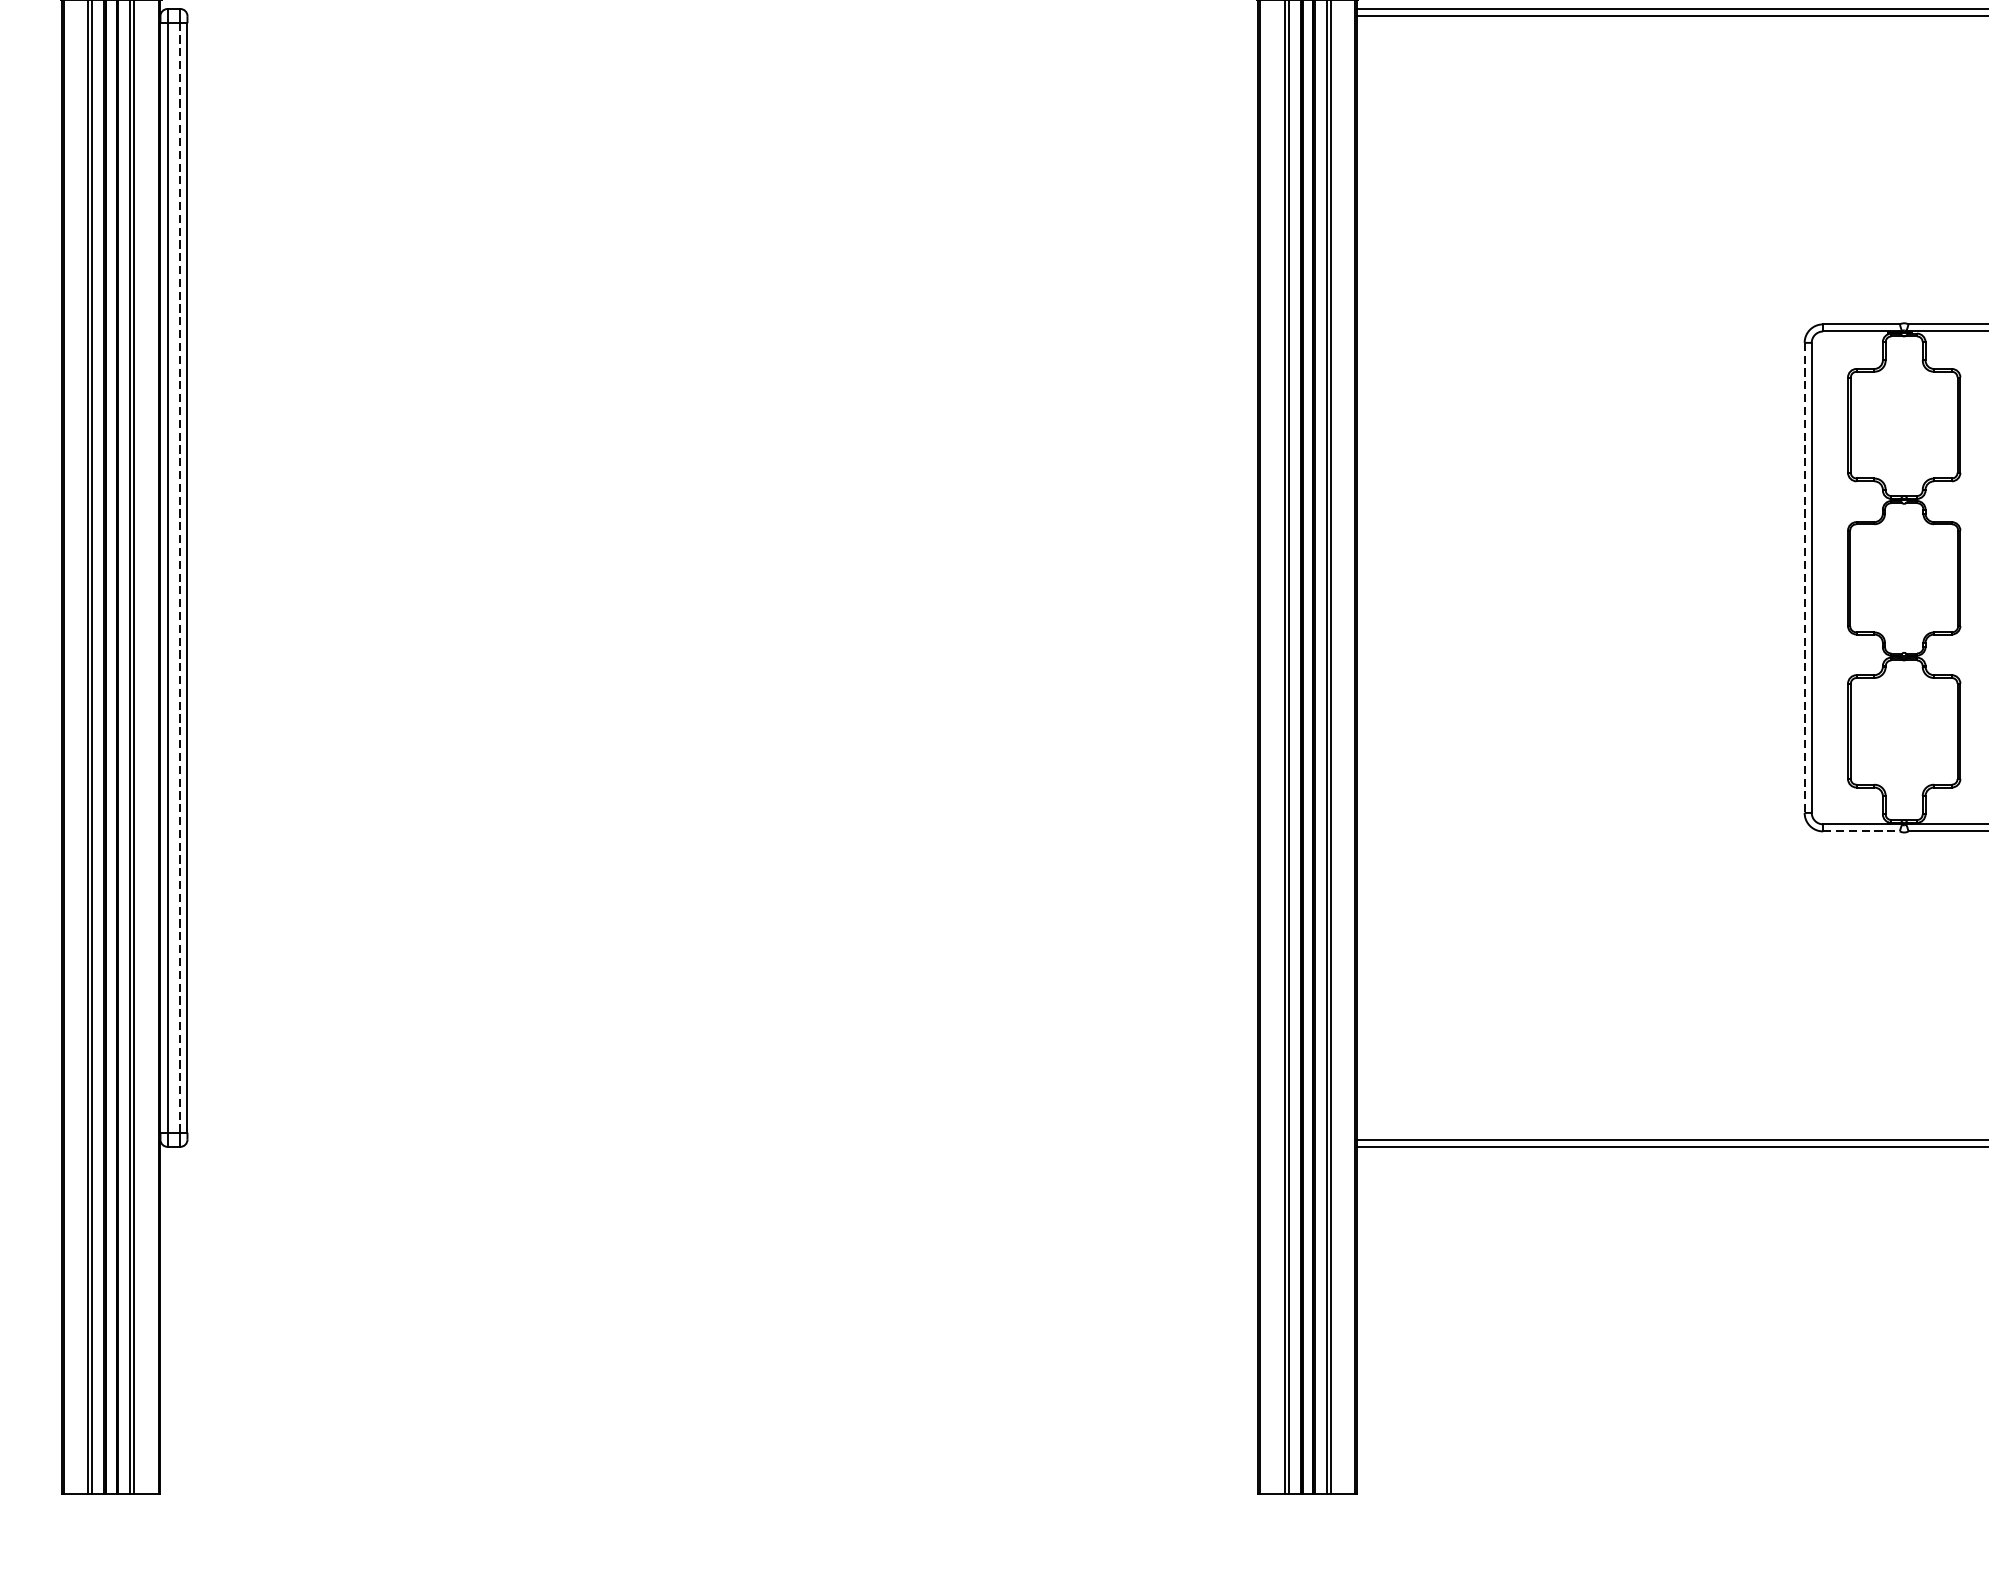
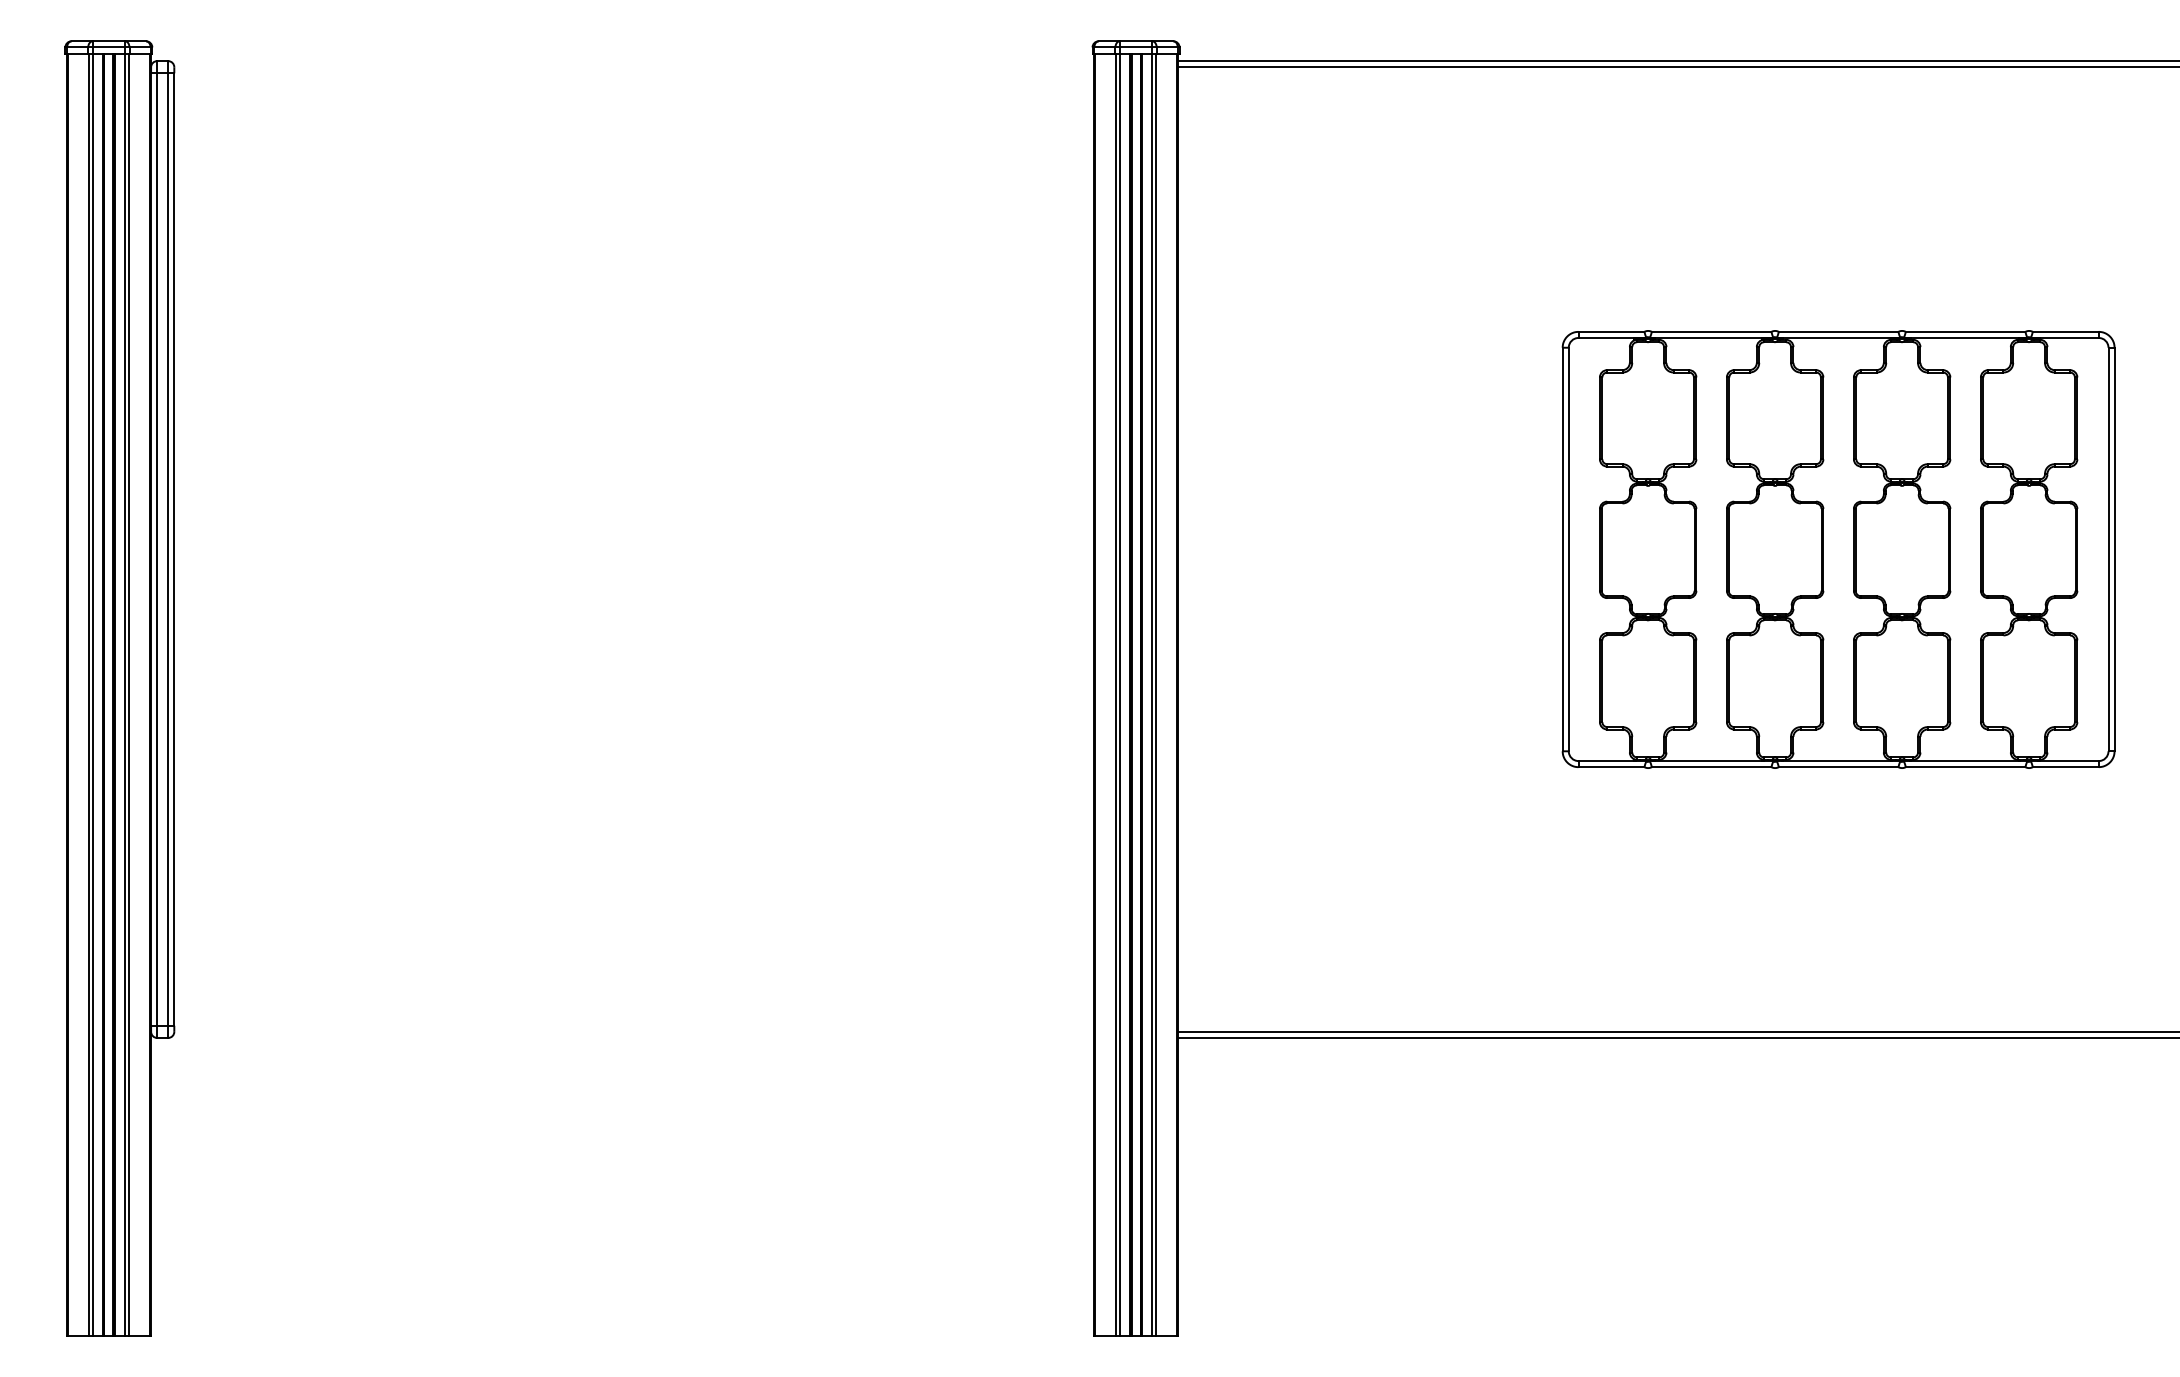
line: (180, 577) -> (168, 549), dashed -> solid
line: (1804, 577) -> (1562, 549), dashed -> solid
line: (1861, 831) -> (1611, 767), dashed -> solid

